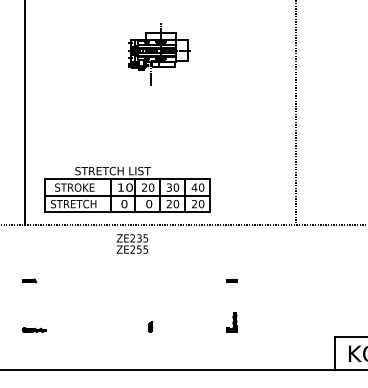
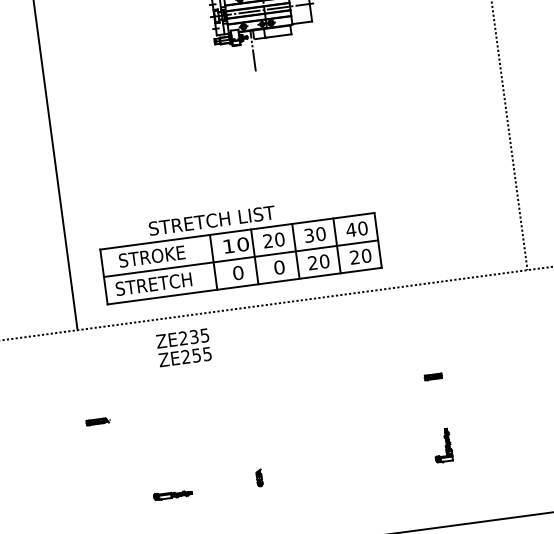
text: (132, 243) -> (183, 346), moved
part: (150, 326) -> (258, 477), moved
part: (34, 329) -> (173, 493), moved

